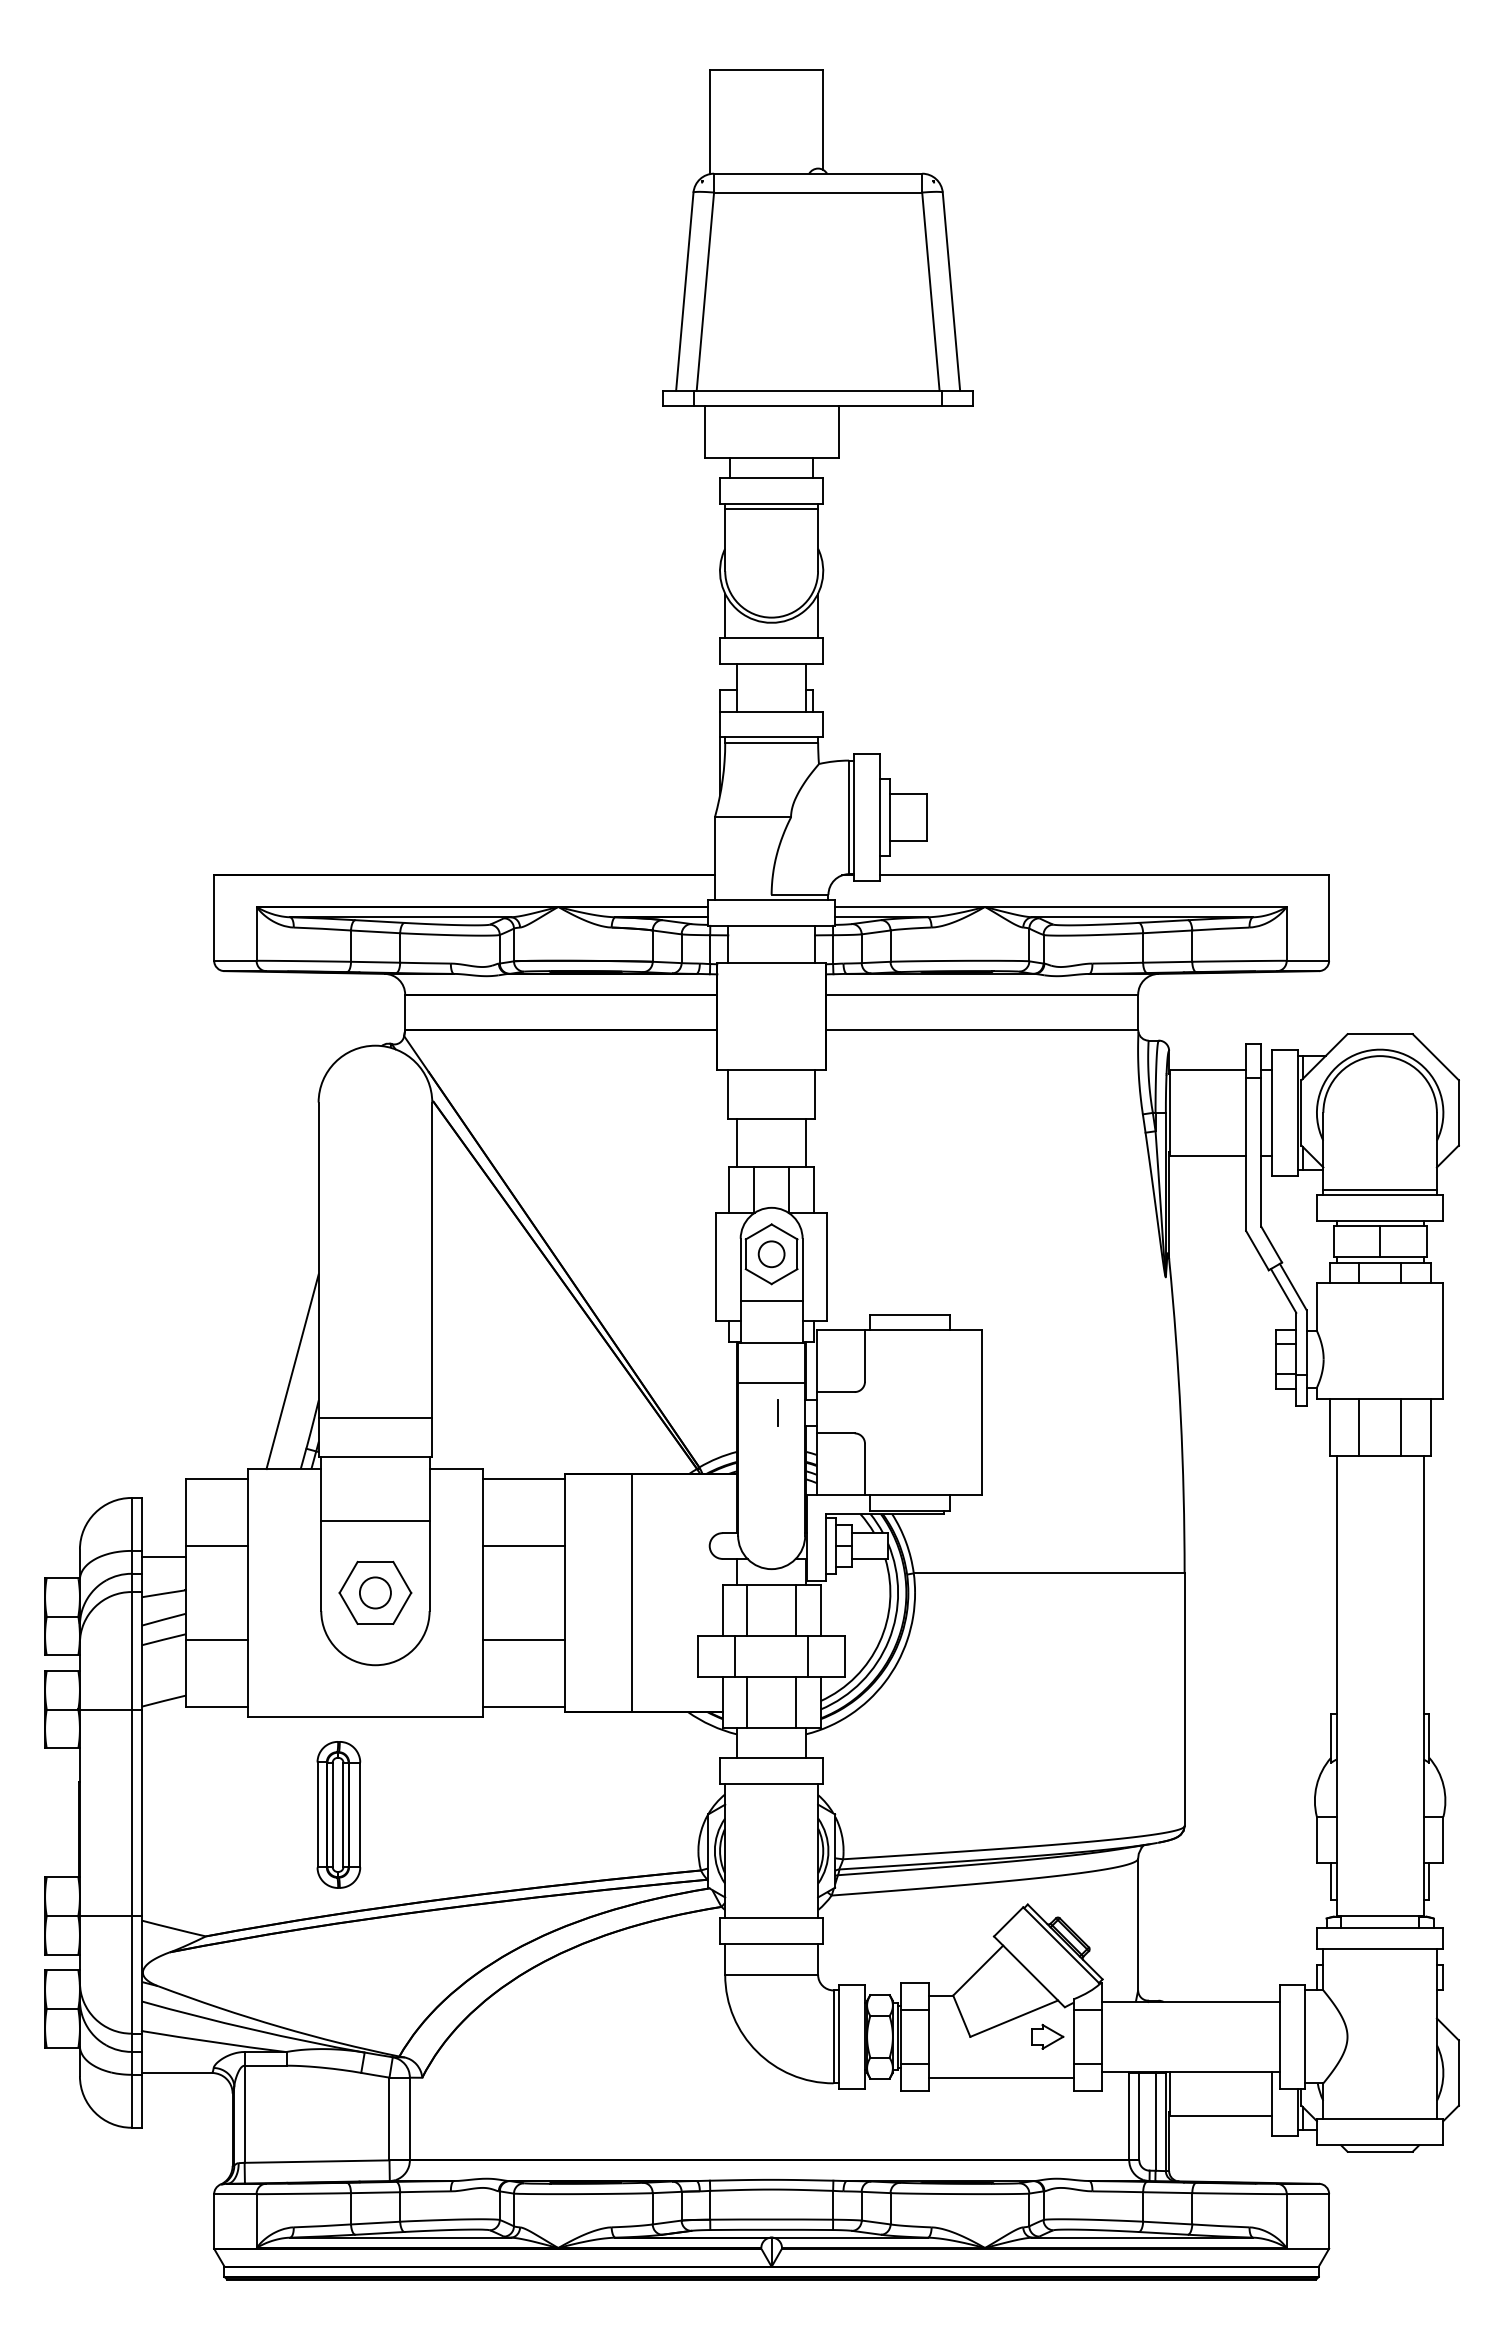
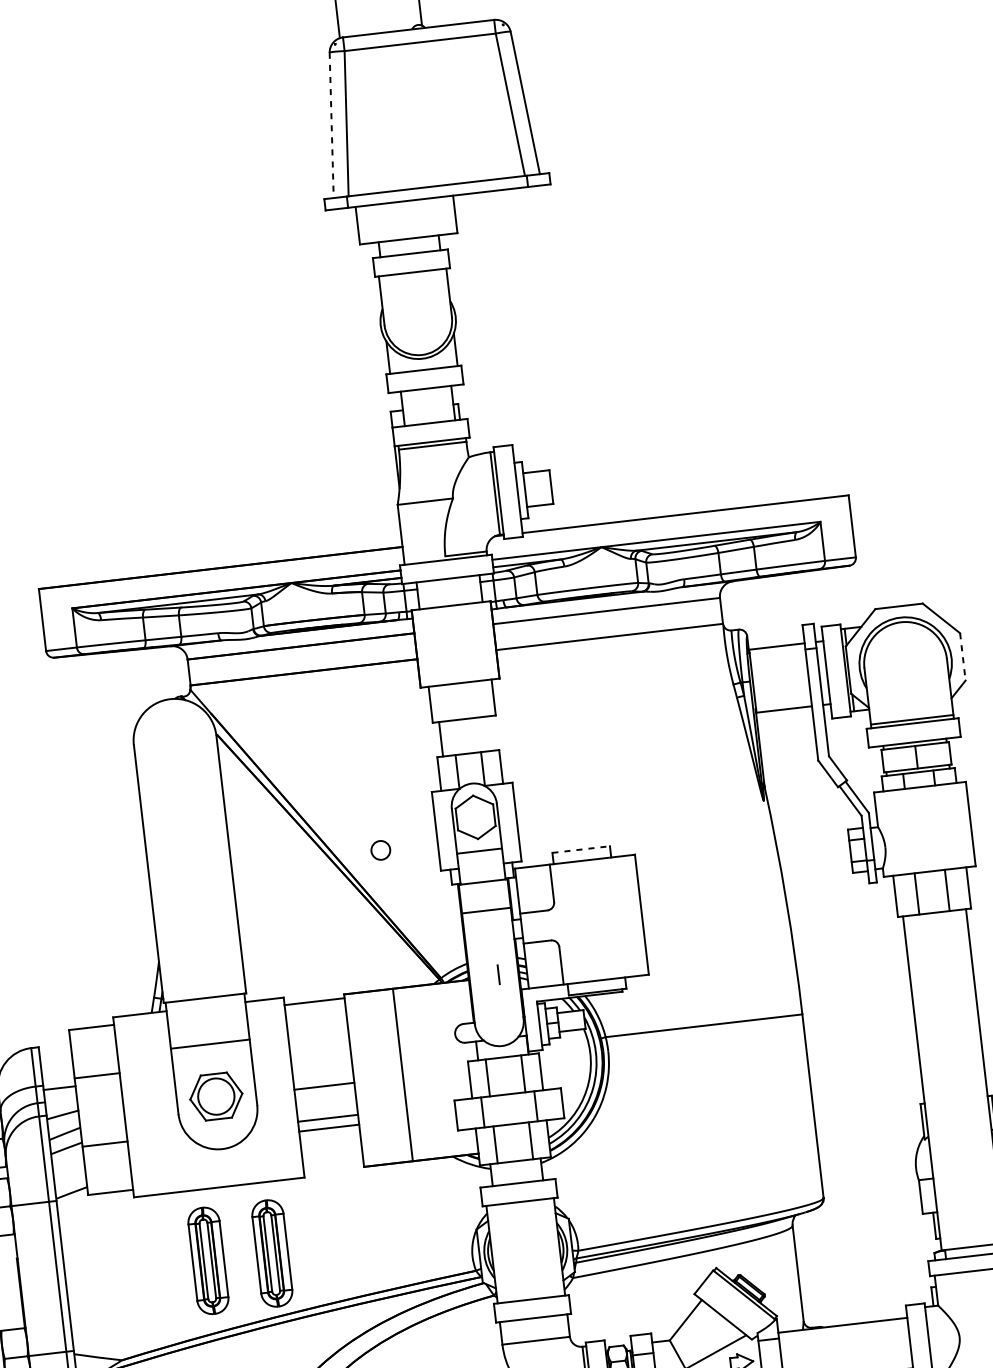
line: (684, 292) -> (331, 126), solid -> dashed
line: (771, 509) -> (412, 276), removed
line: (1458, 1112) -> (962, 656), solid -> dashed
line: (806, 1142) -> (491, 733), removed
circle: (771, 1254) -> (380, 850), moved
line: (910, 1314) -> (581, 849), solid -> dashed
line: (292, 1371) -> (137, 942), removed
line: (777, 1412) -> (498, 974), moved
line: (375, 1418) -> (201, 969), removed
line: (523, 1545) -> (324, 1086), moved
circle: (374, 1592) -> (215, 1096), size x1.6
line: (523, 1706) -> (328, 1128), moved
part: (426, 1814) -> (272, 1253), added

